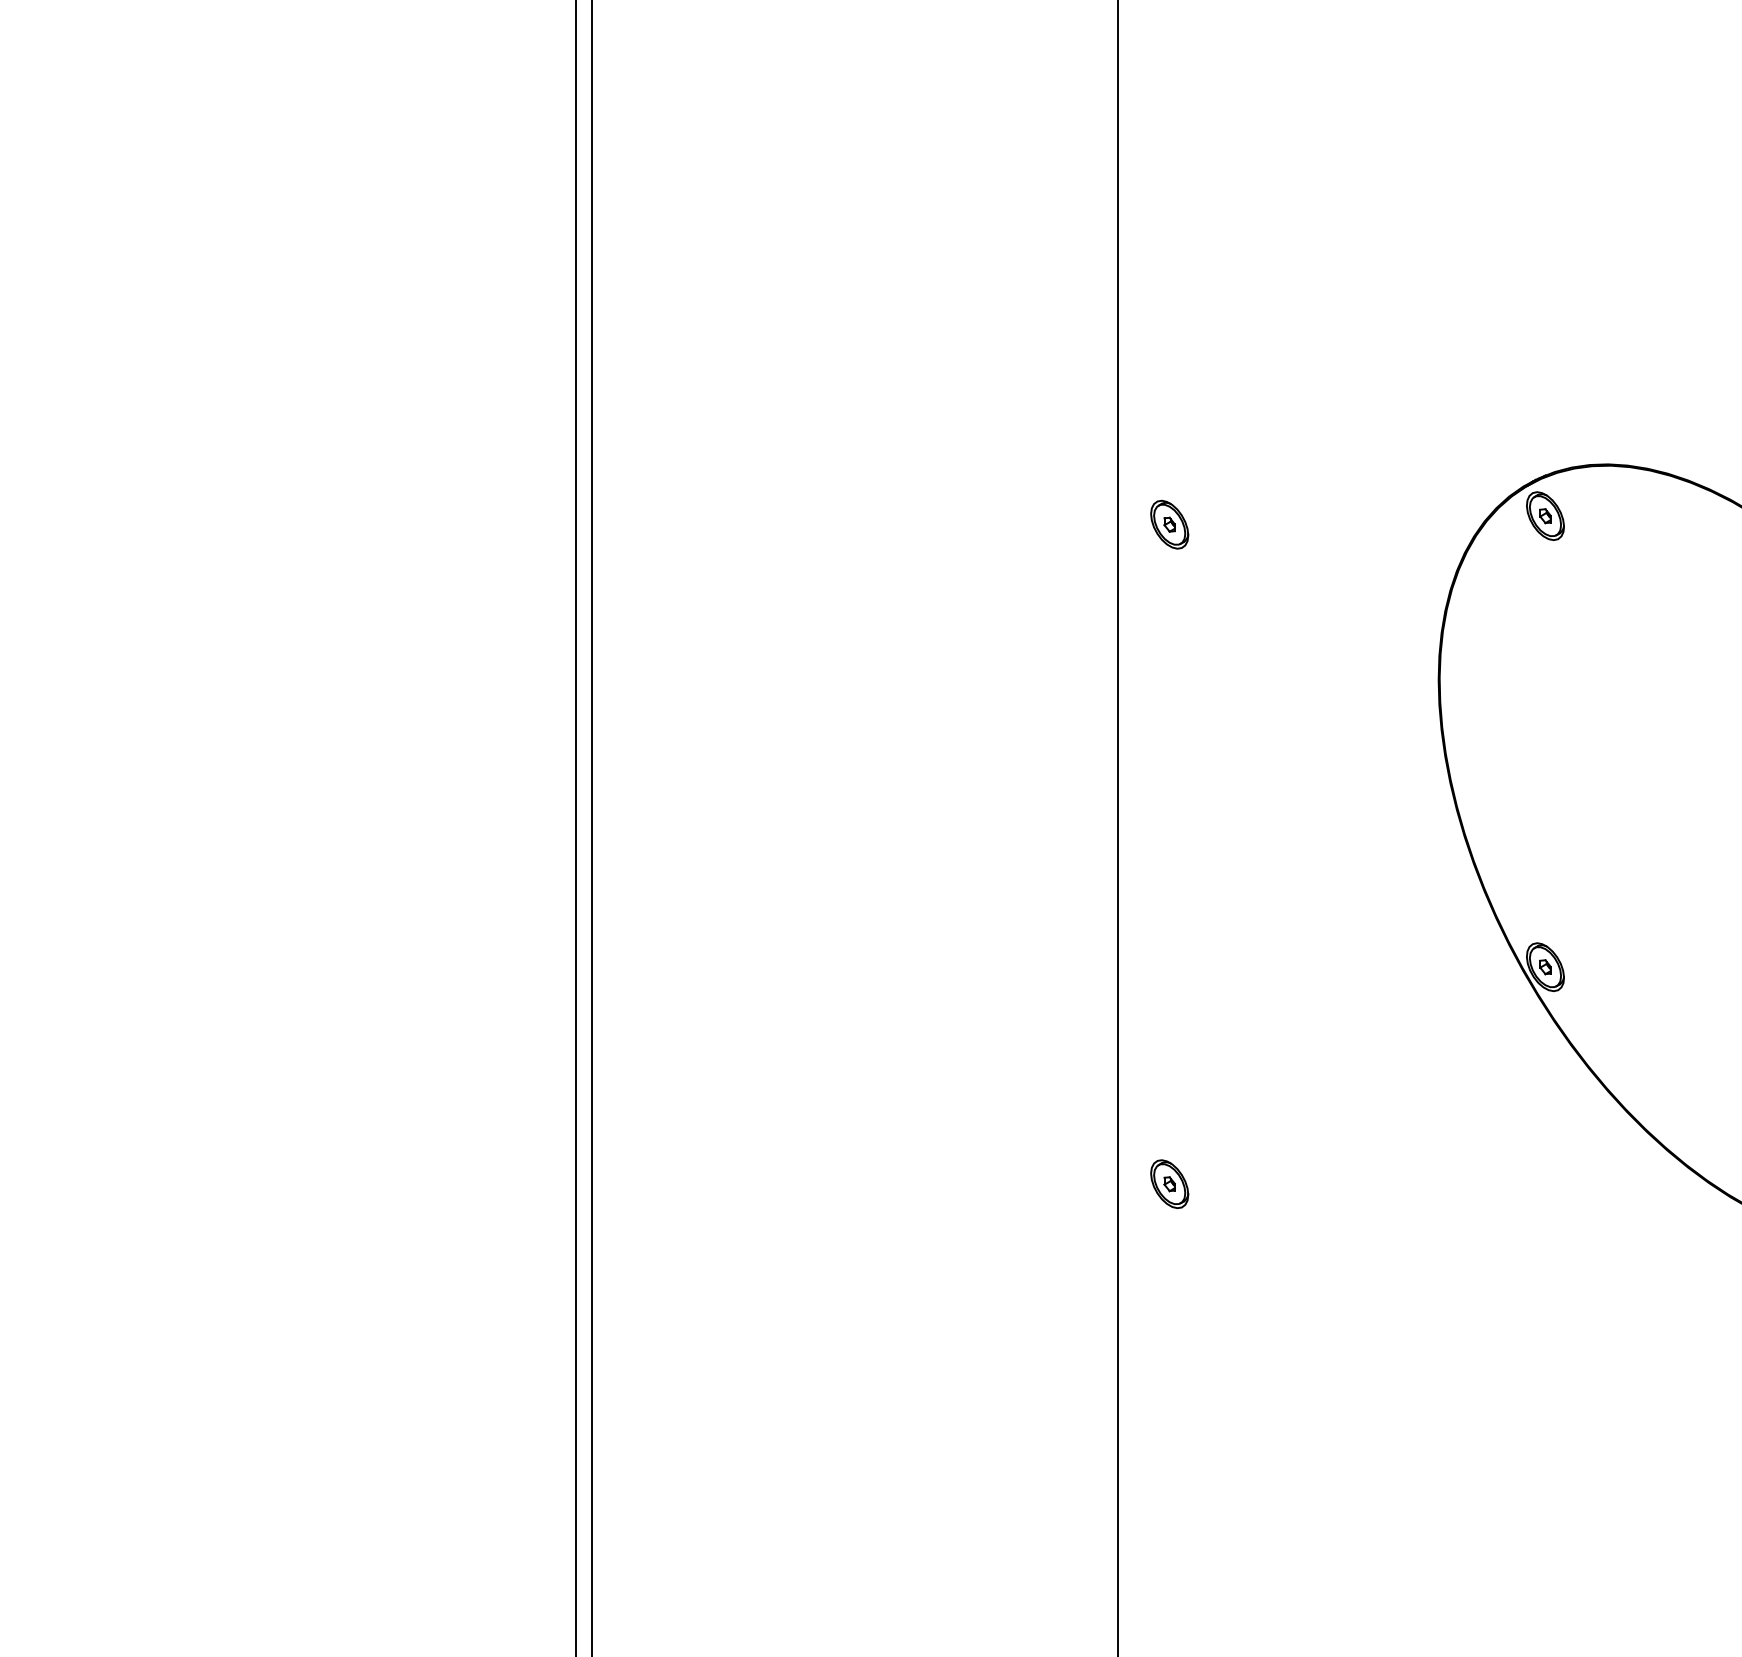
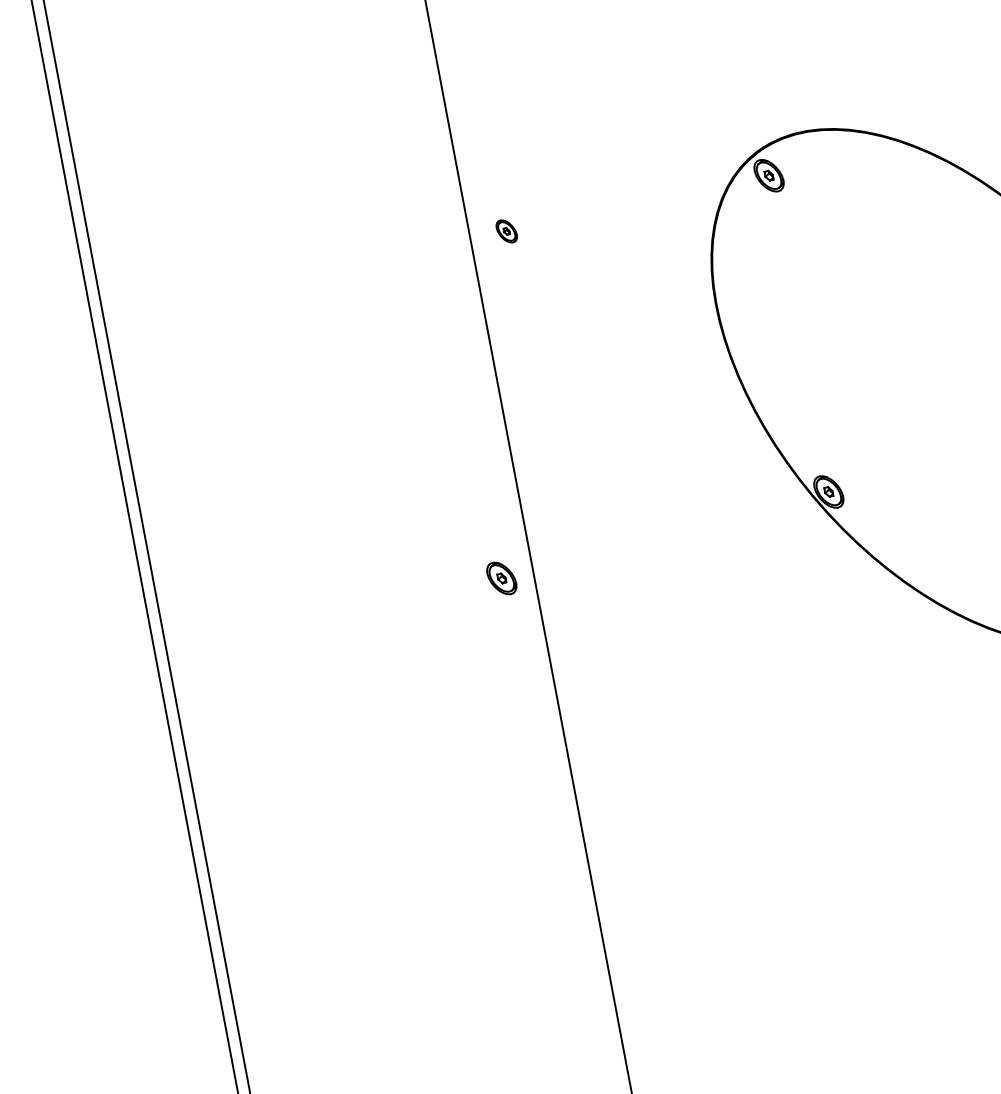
part: (1169, 524) -> (506, 231), size x0.7
part: (1169, 1184) -> (501, 578), moved

